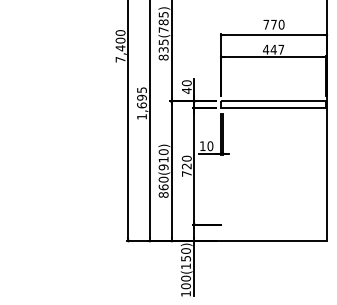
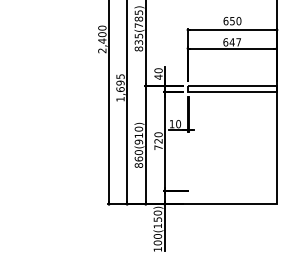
text: (269, 24) -> (228, 20), 770 -> 650
text: (265, 49) -> (225, 42), 447 -> 647
text: (120, 59) -> (102, 50), 7,400 -> 2,400

